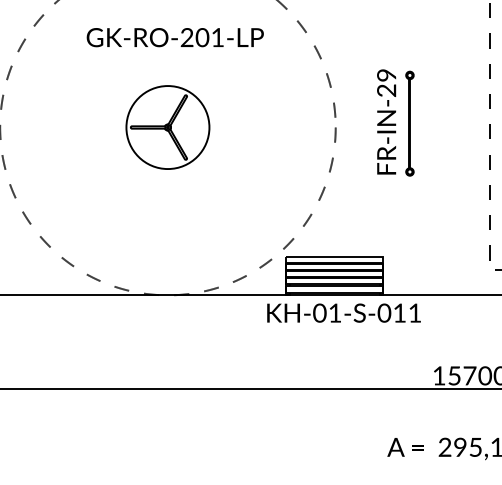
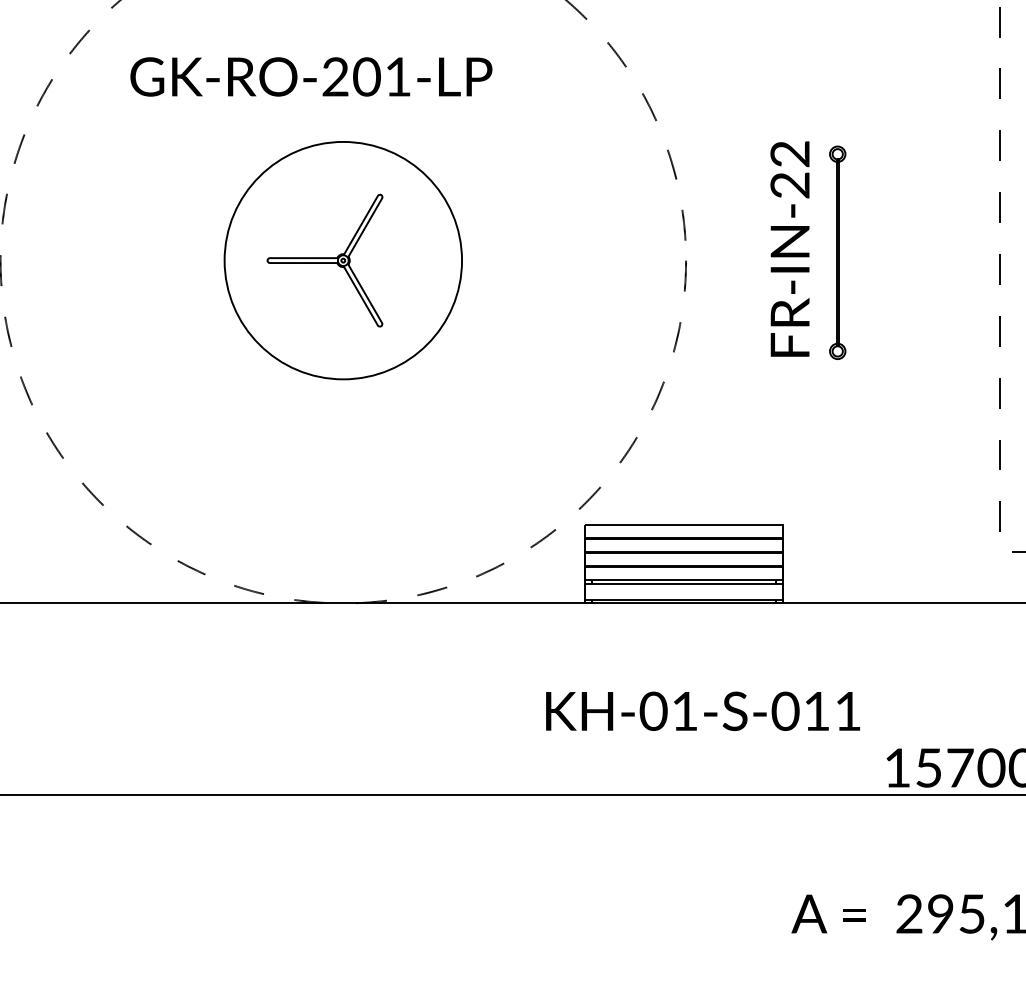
text: (174, 37) -> (309, 76), moved
text: (387, 75) -> (791, 154), FR-IN-29 -> FR-IN-22
circle: (167, 127) -> (342, 260), size x1.4
text: (343, 312) -> (701, 710), moved

